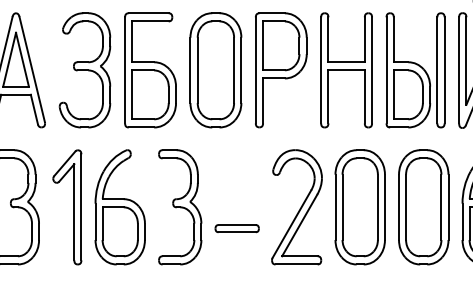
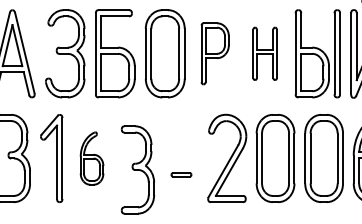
part: (281, 70) -> (215, 53), size x0.7
part: (346, 70) -> (265, 53), size x0.6
part: (119, 207) -> (91, 158), size x0.6
part: (180, 207) -> (138, 170), moved
part: (236, 228) -> (181, 174), size x0.6

